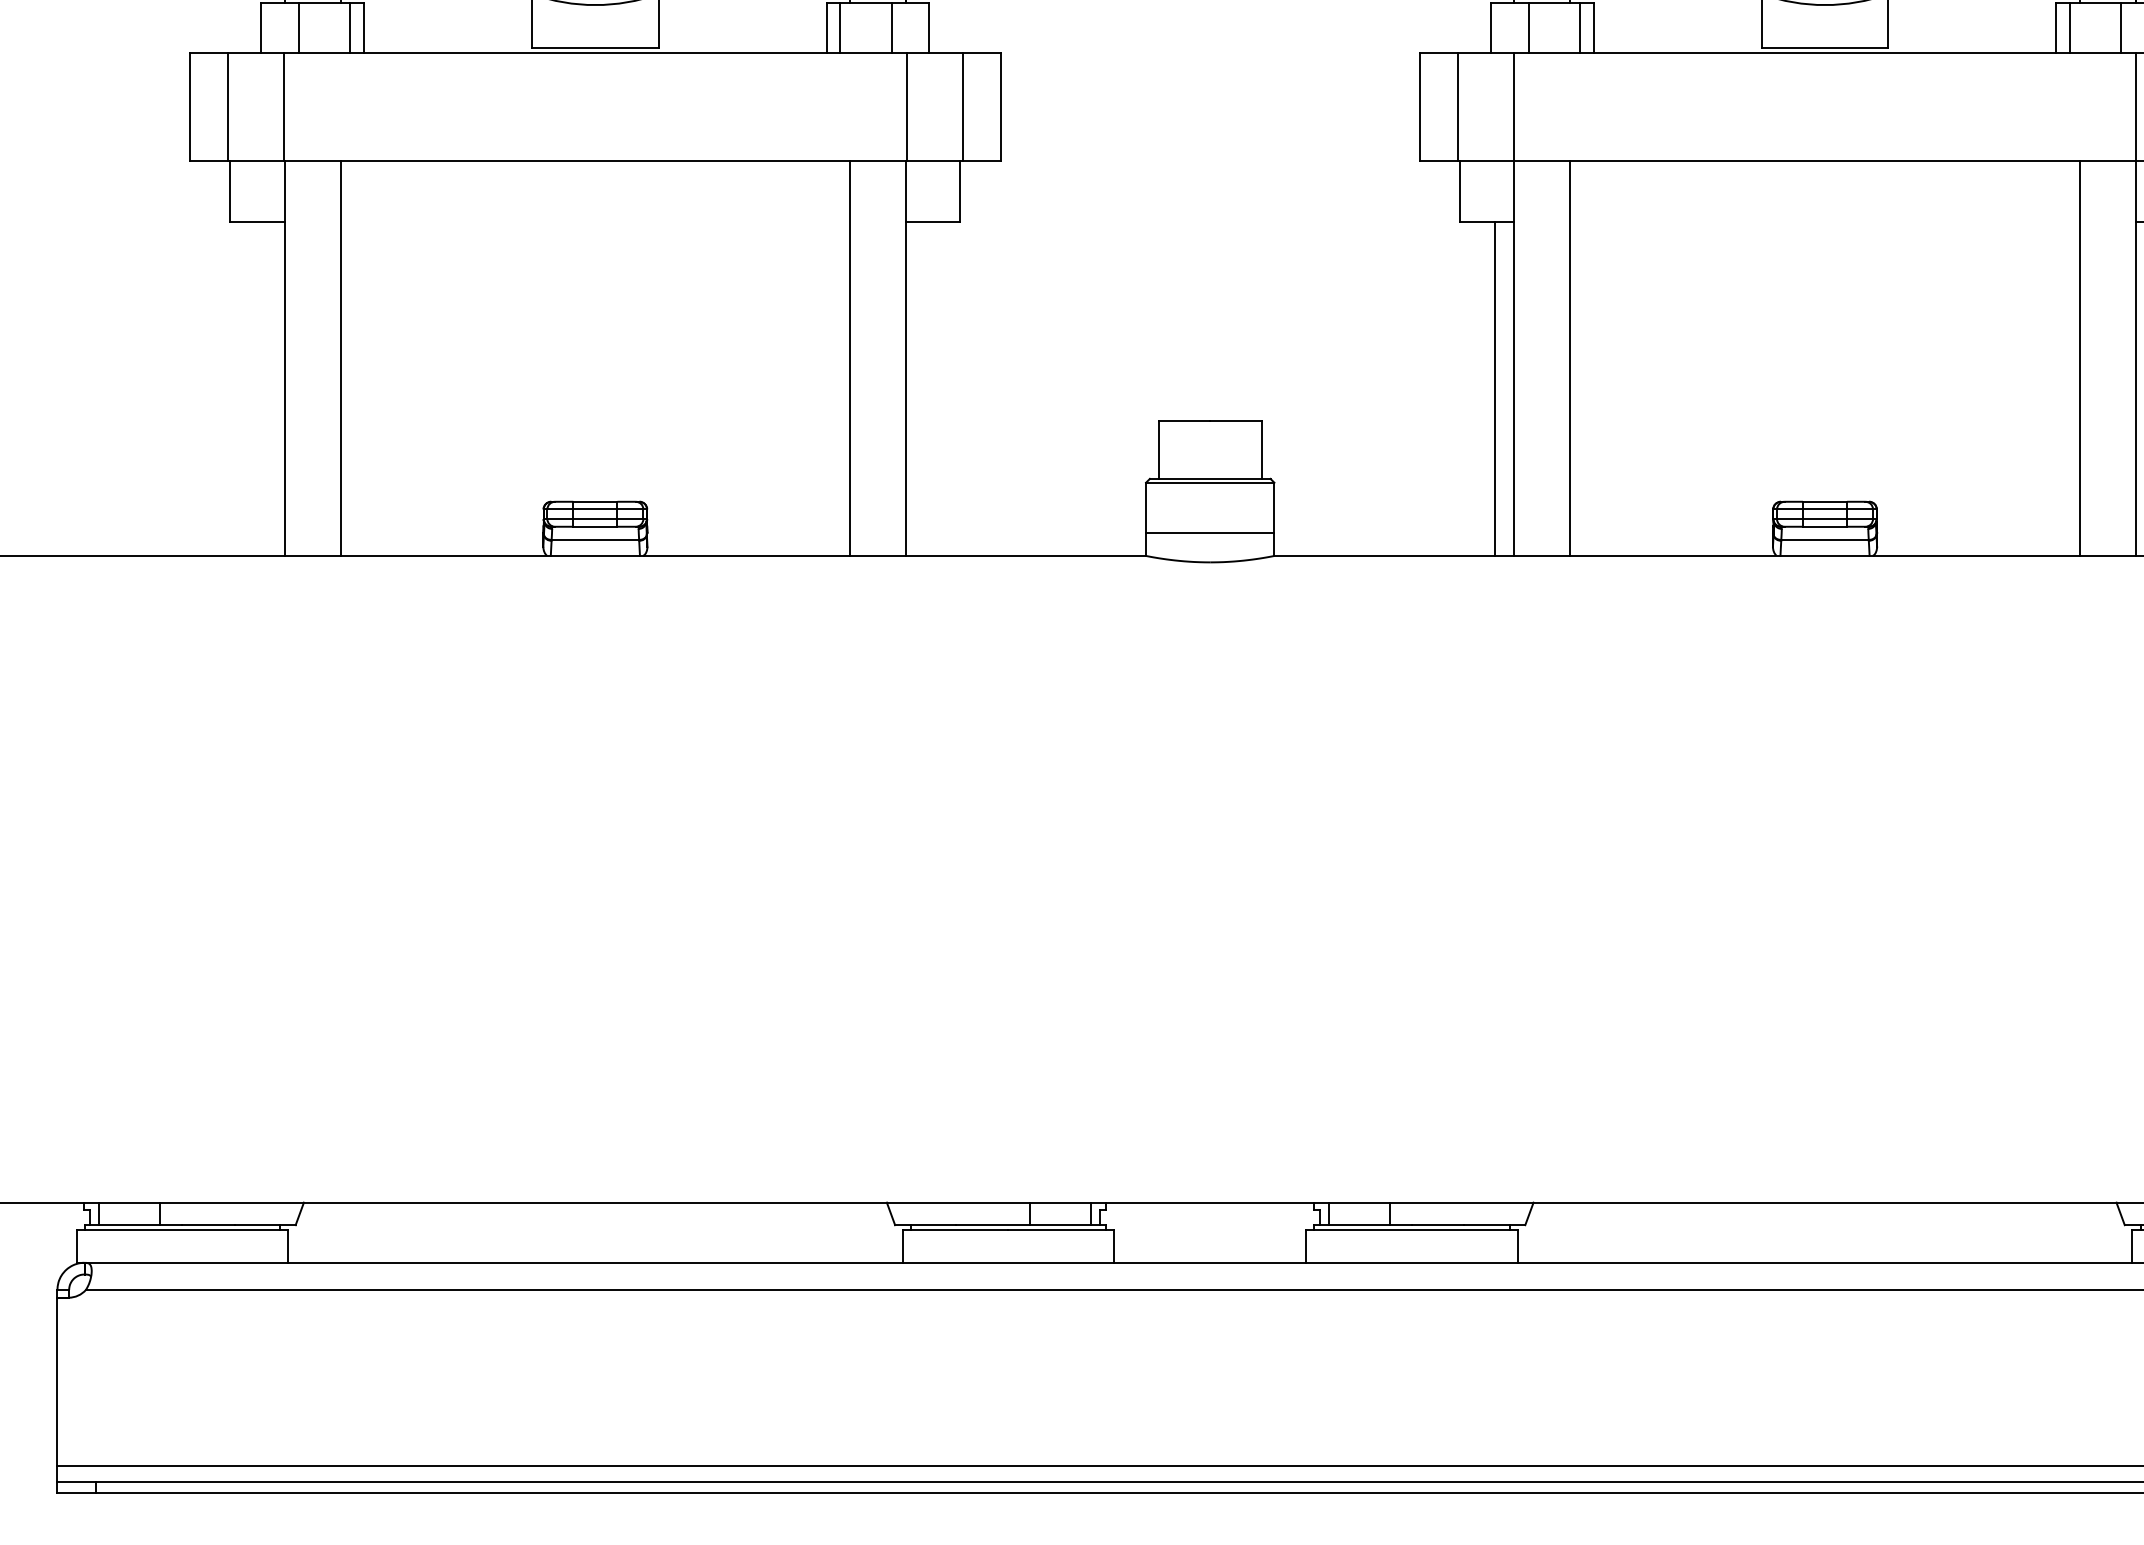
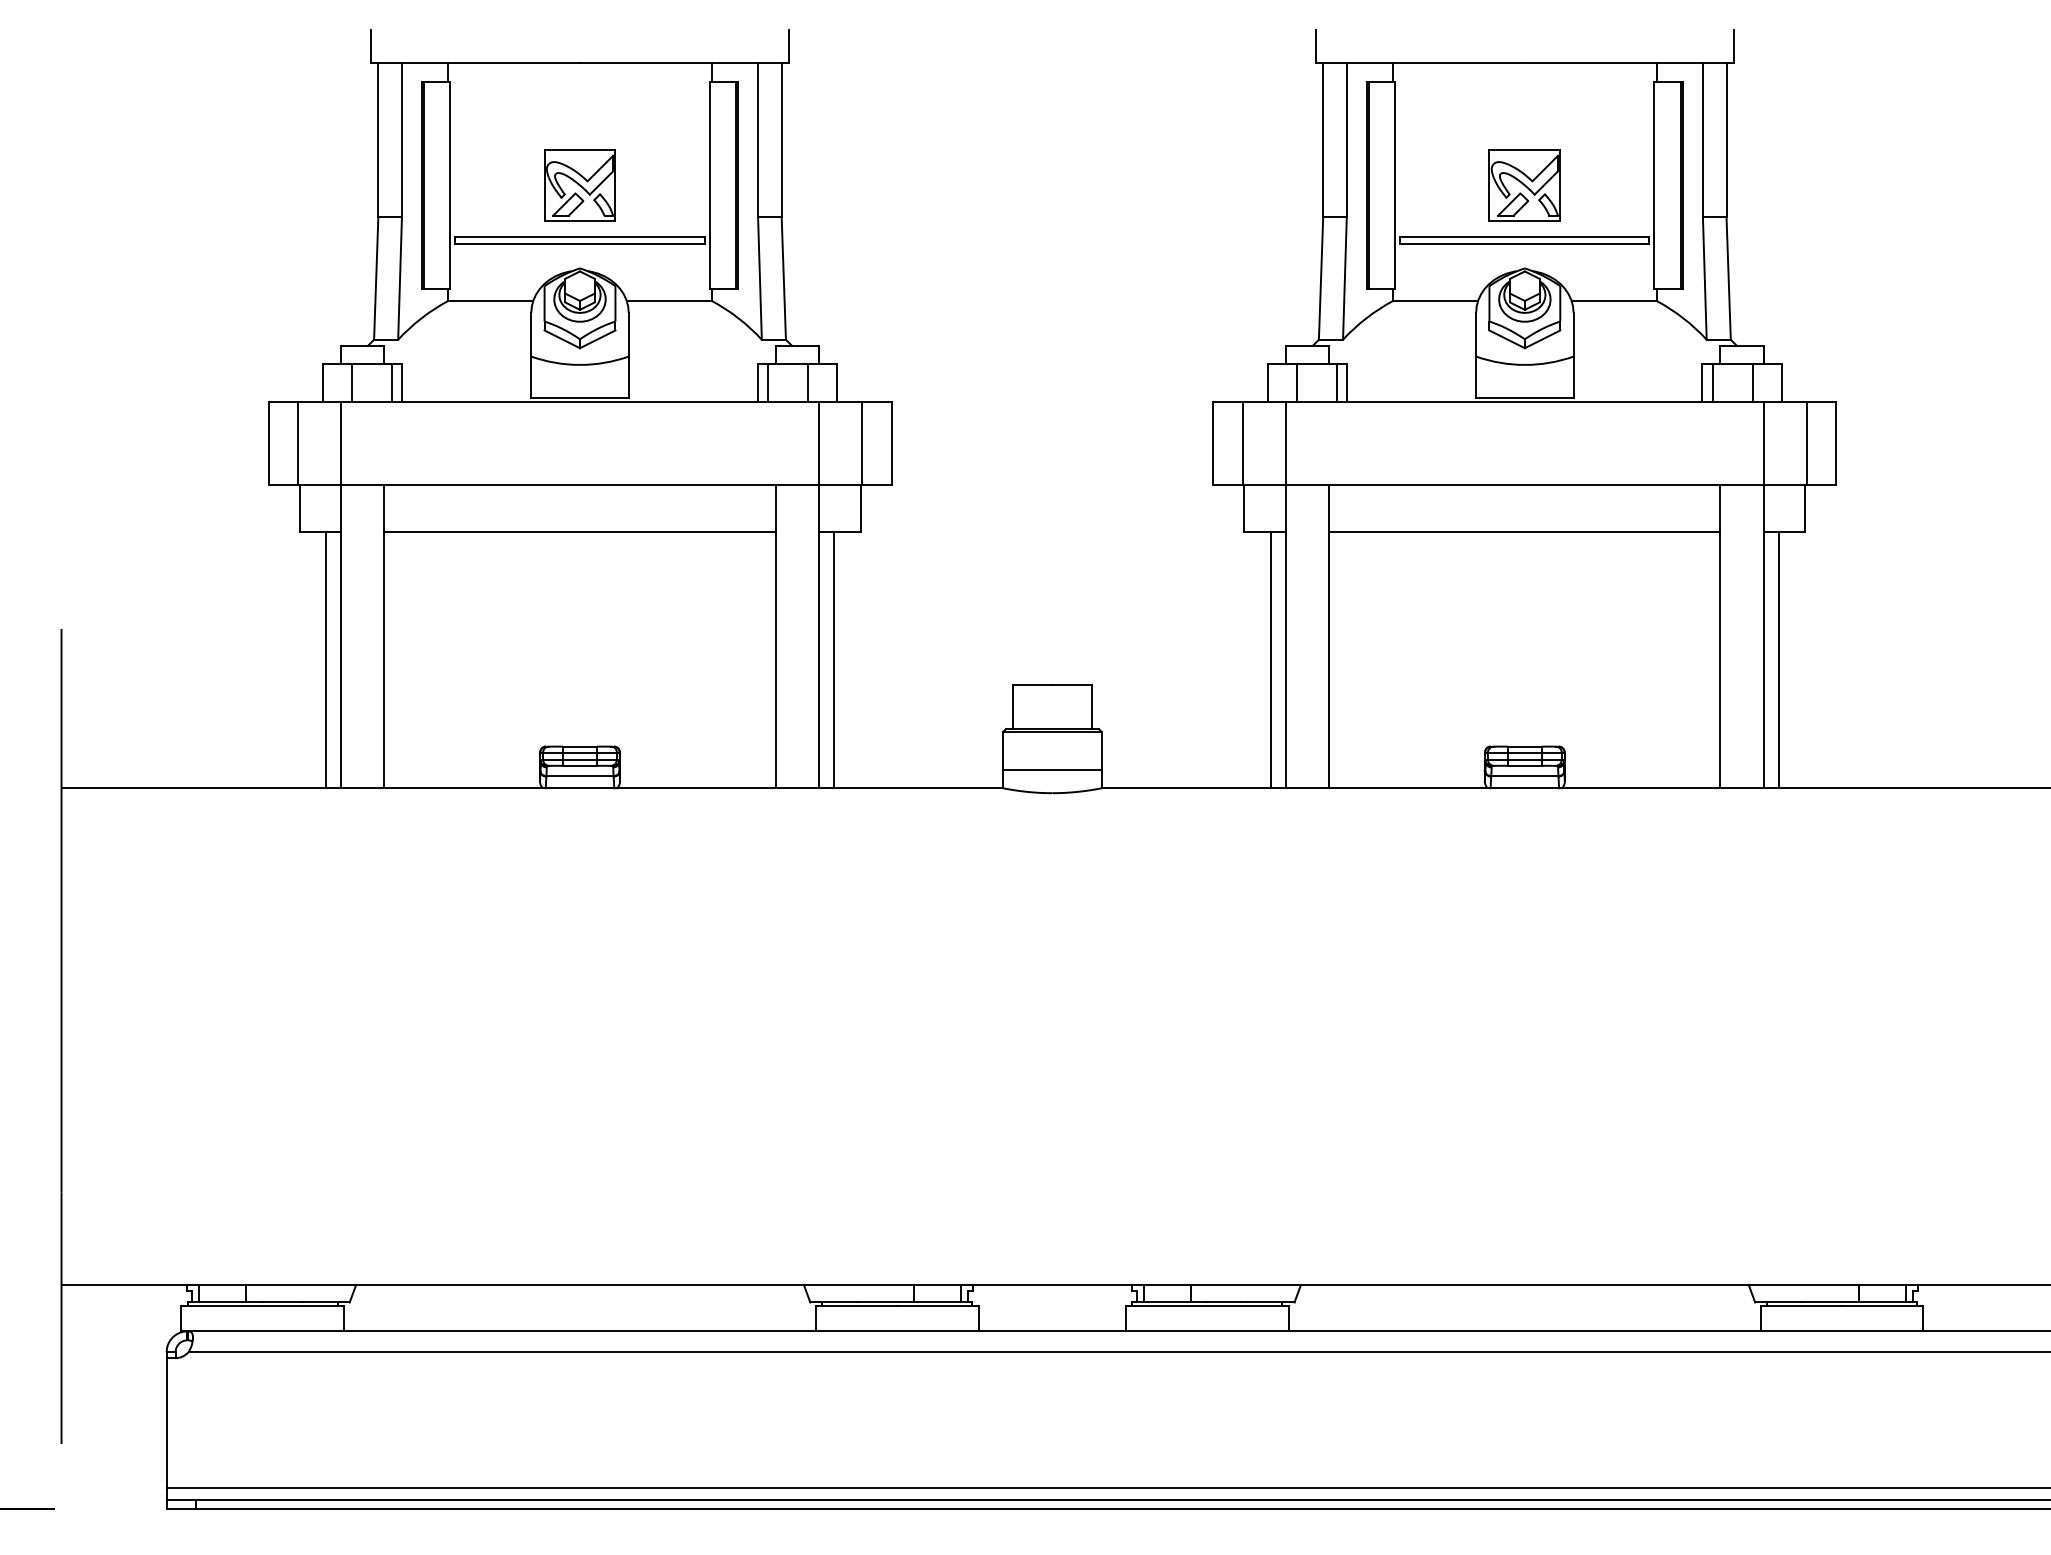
line: (594, 221) -> (579, 531), added
line: (1824, 221) -> (1524, 531), added
line: (265, 388) -> (326, 659), added
line: (925, 388) -> (833, 659), added

